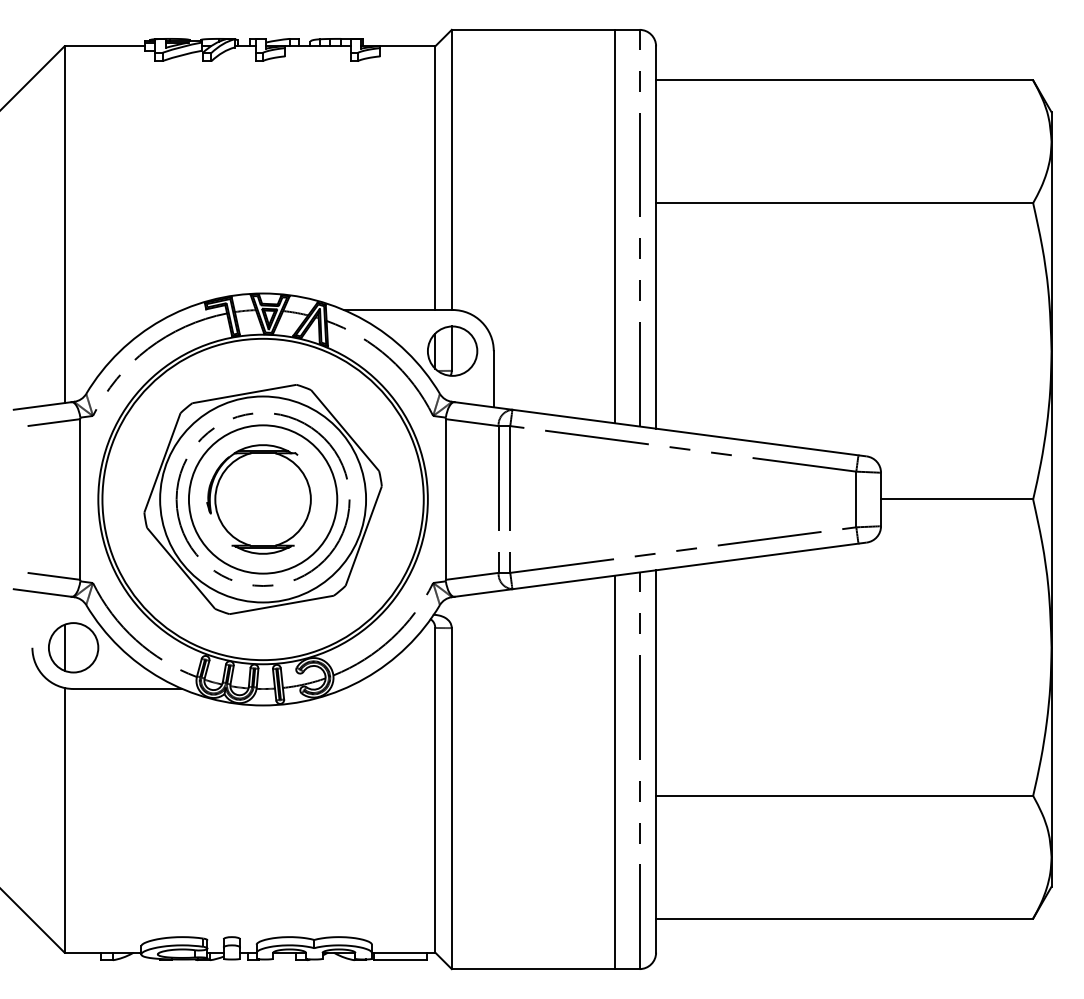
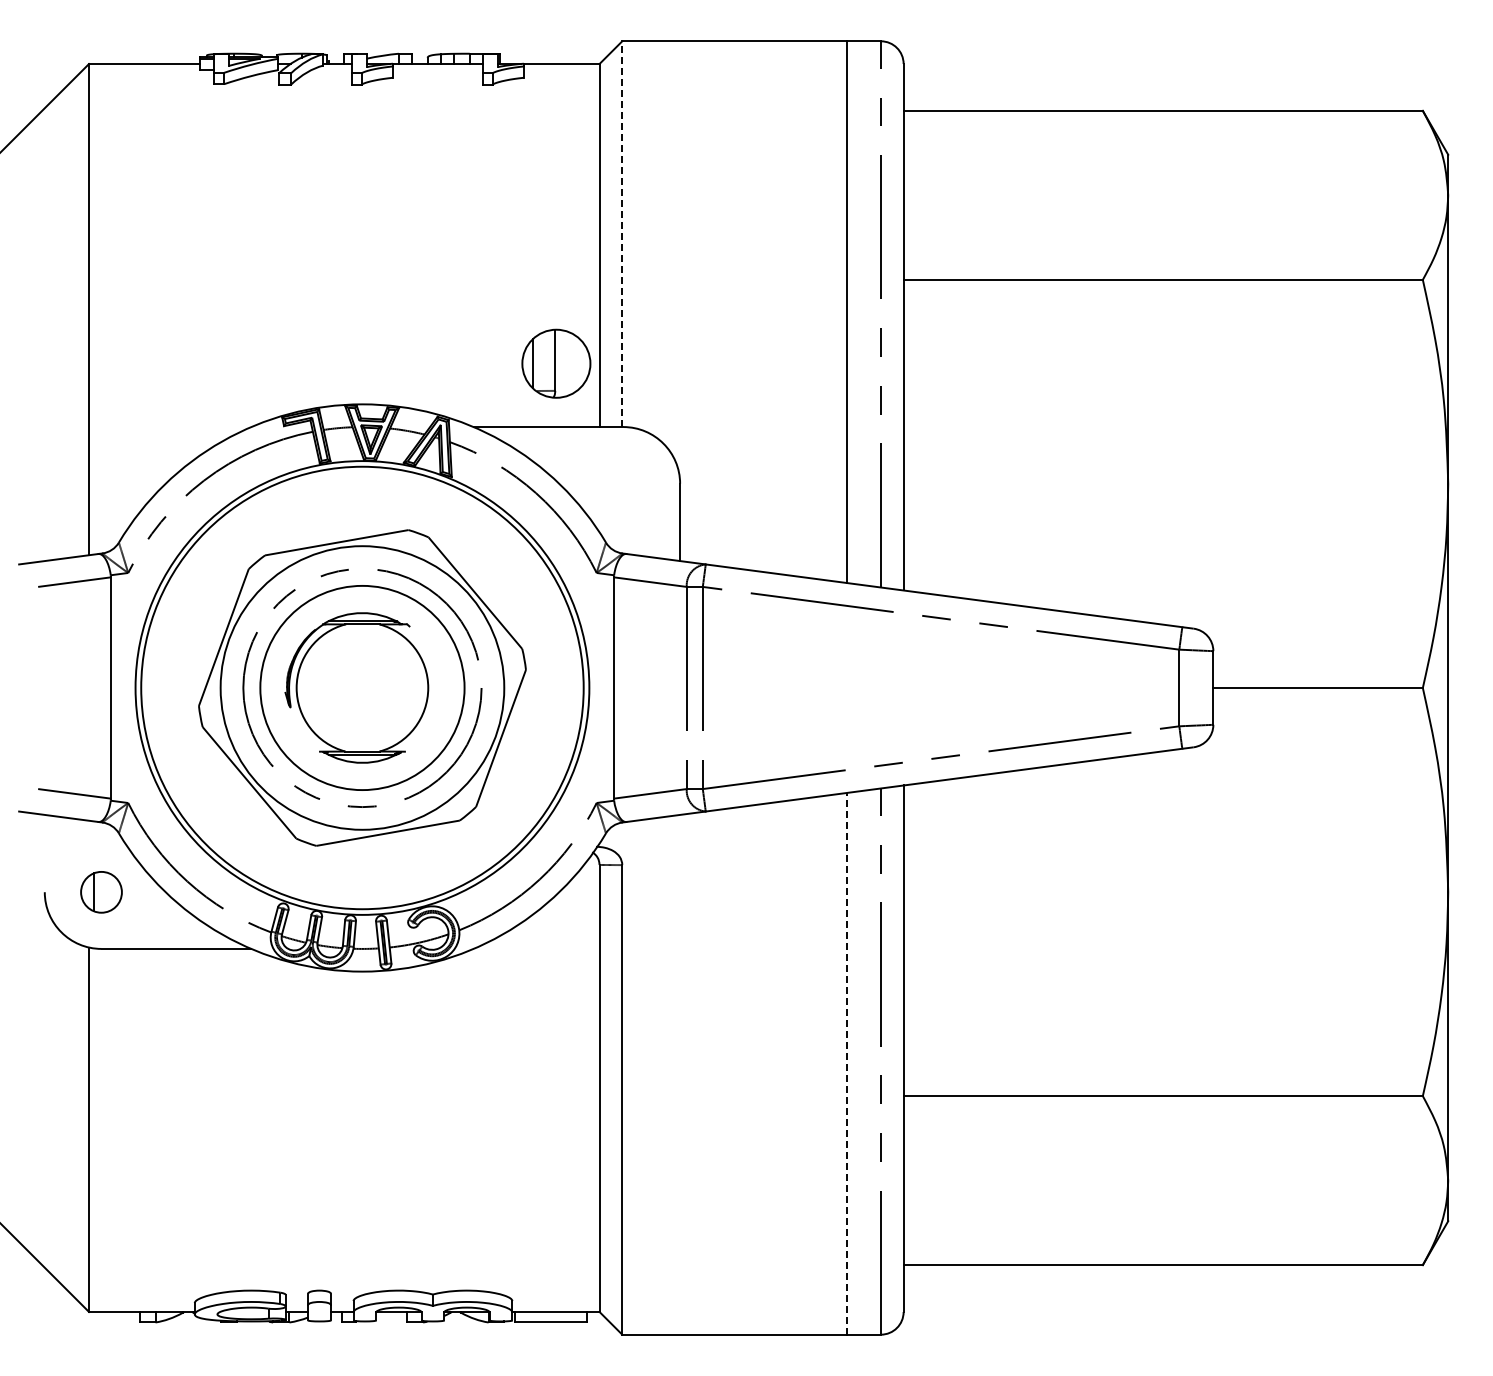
line: (451, 170) -> (622, 234), solid -> dashed
part: (452, 350) -> (556, 363), moved
part: (73, 648) -> (101, 892), size x0.6
line: (614, 772) -> (846, 1063), solid -> dashed

